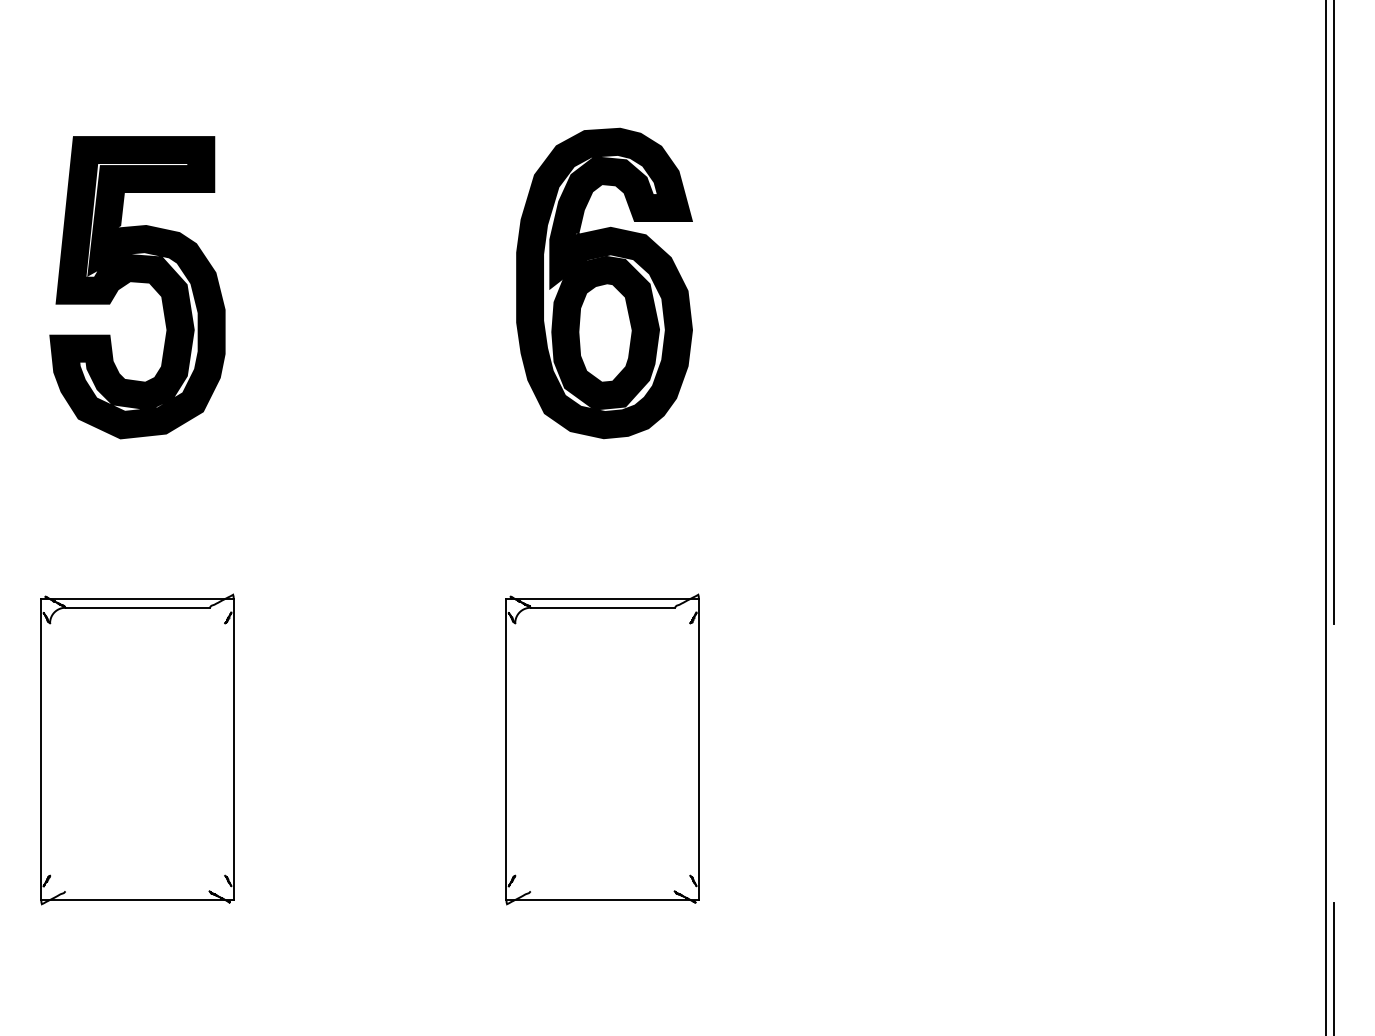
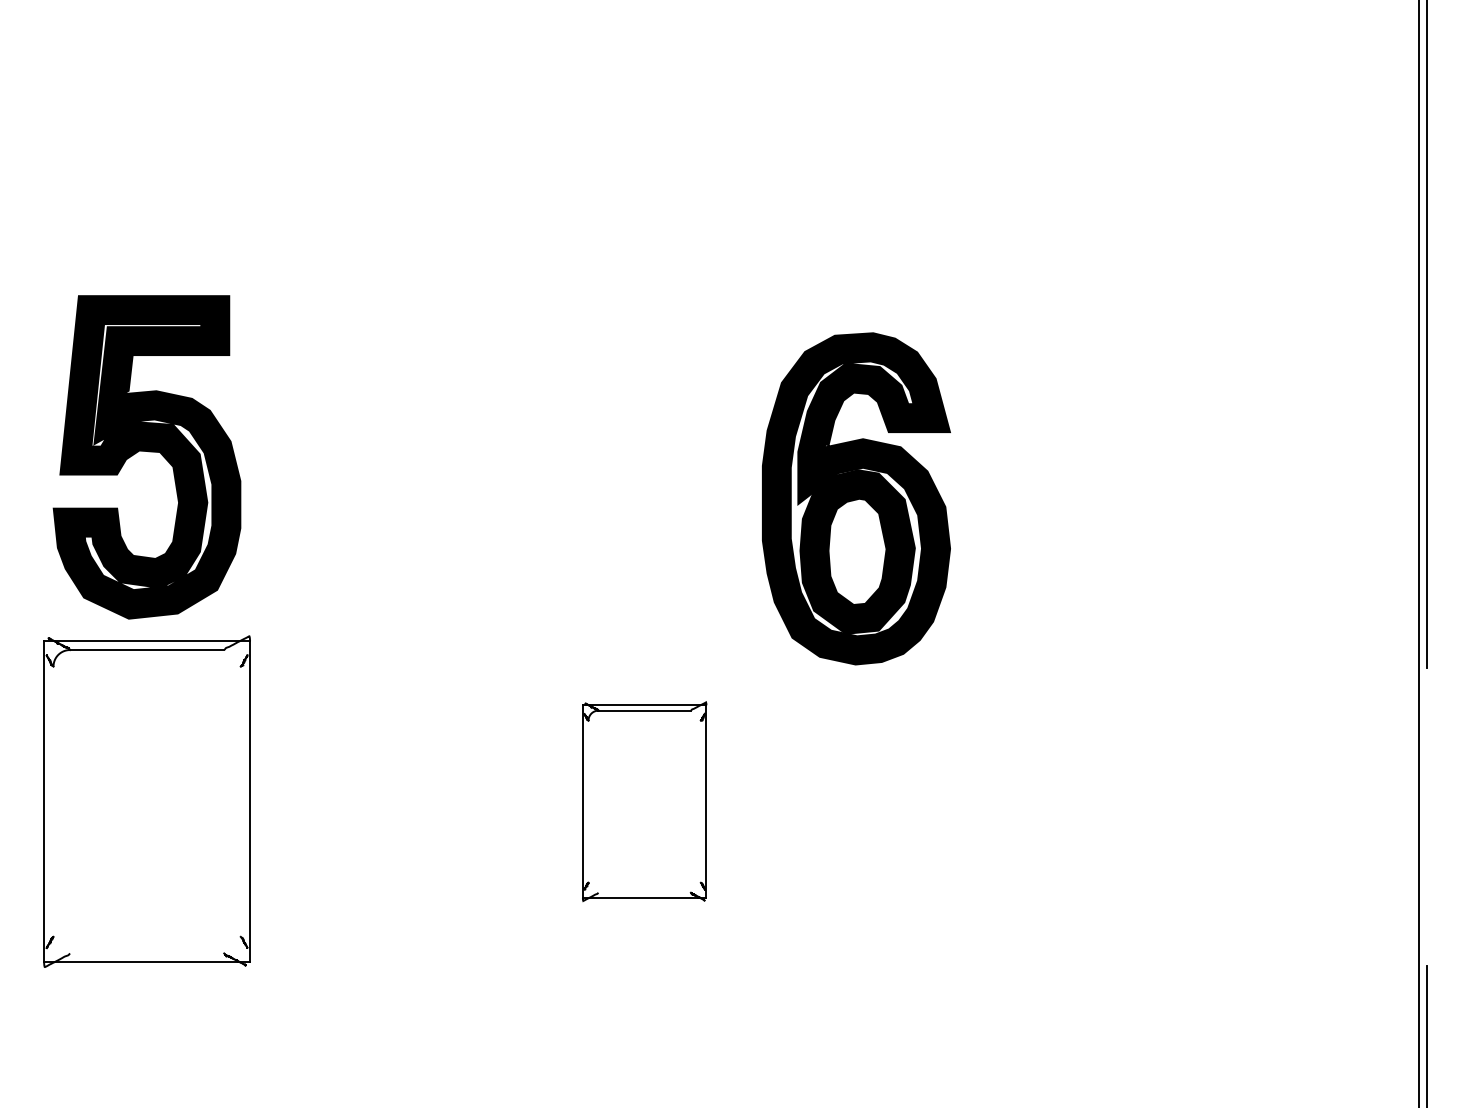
part: (604, 283) -> (856, 498), moved
part: (137, 287) -> (147, 457), moved
part: (602, 749) -> (644, 801), size x0.6

